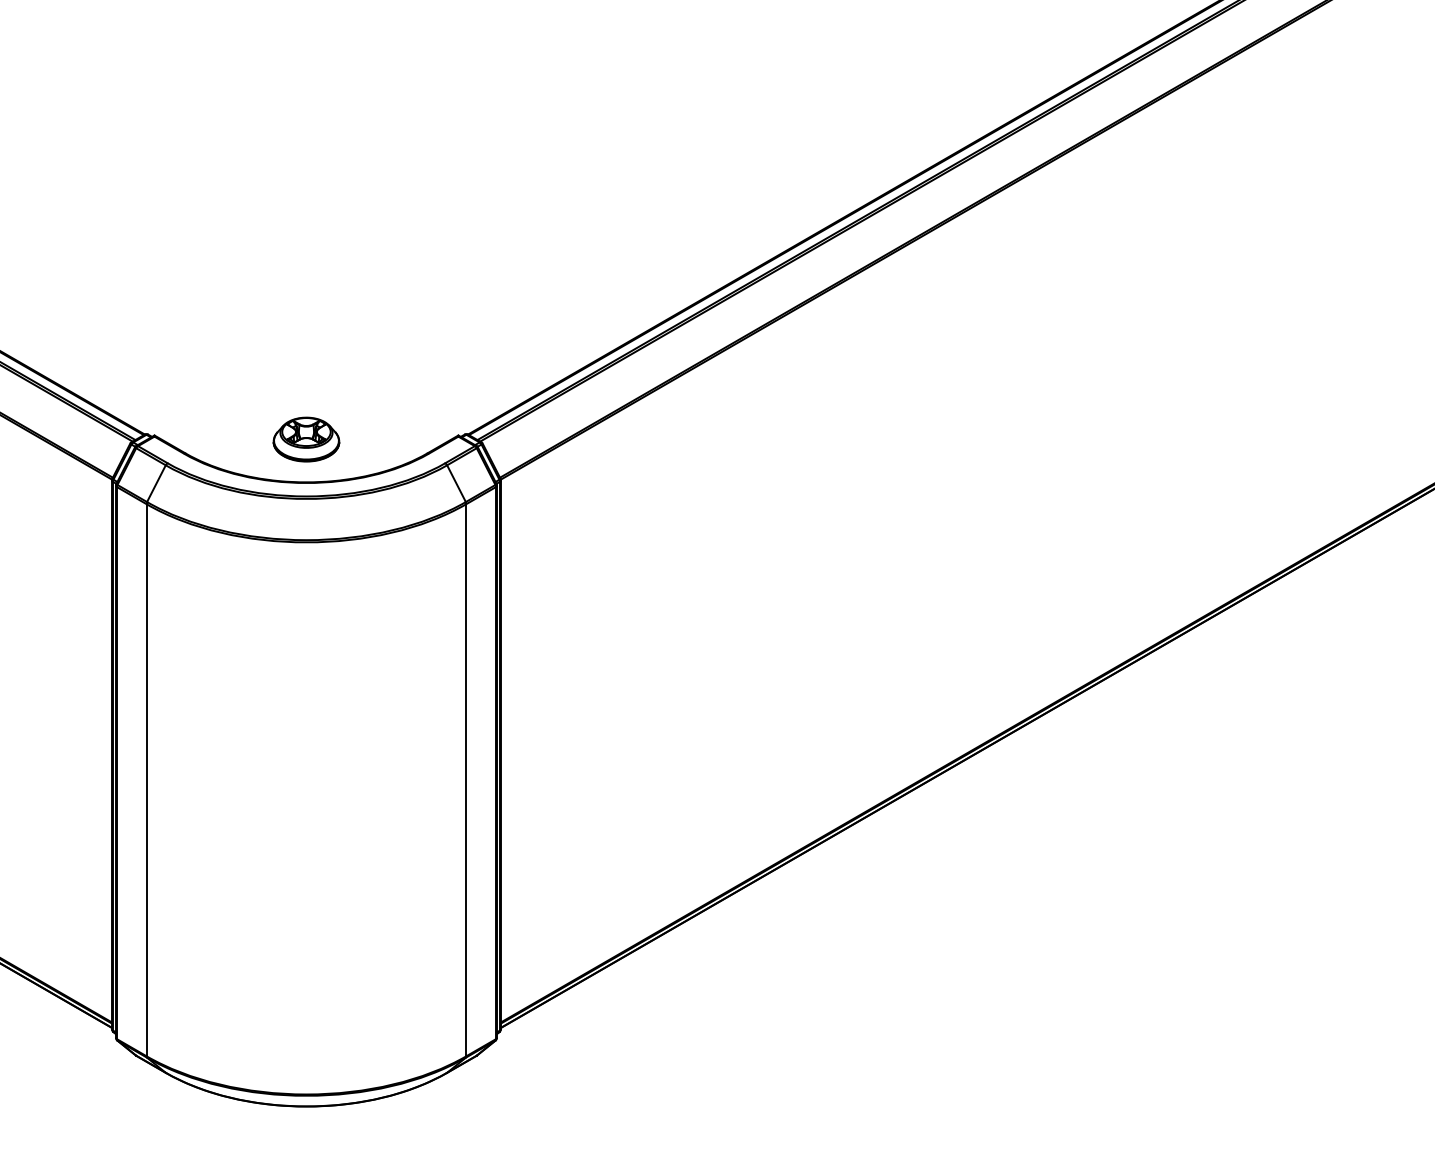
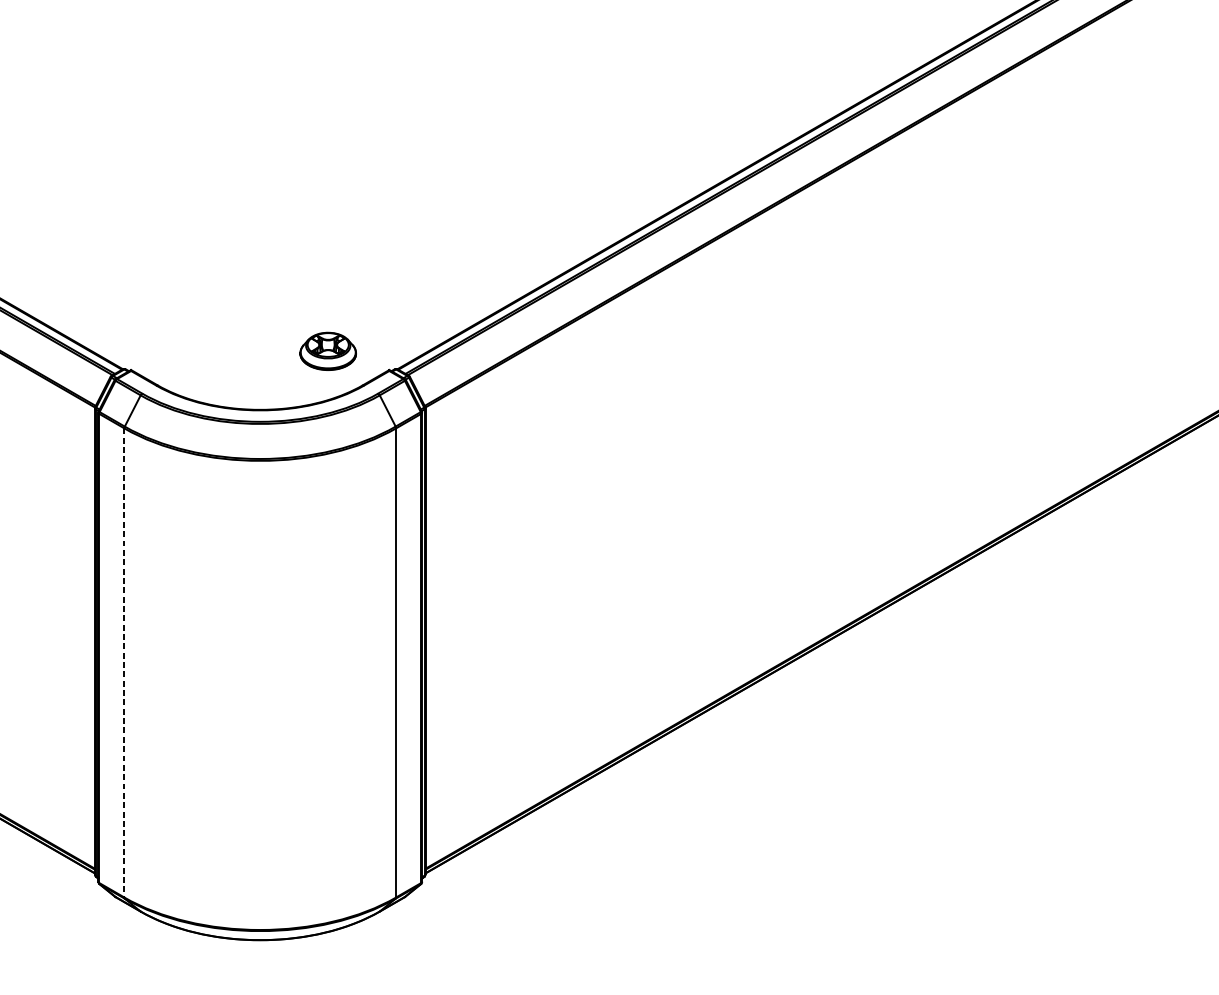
part: (306, 439) -> (328, 351), moved
line: (146, 780) -> (124, 663), solid -> dashed

